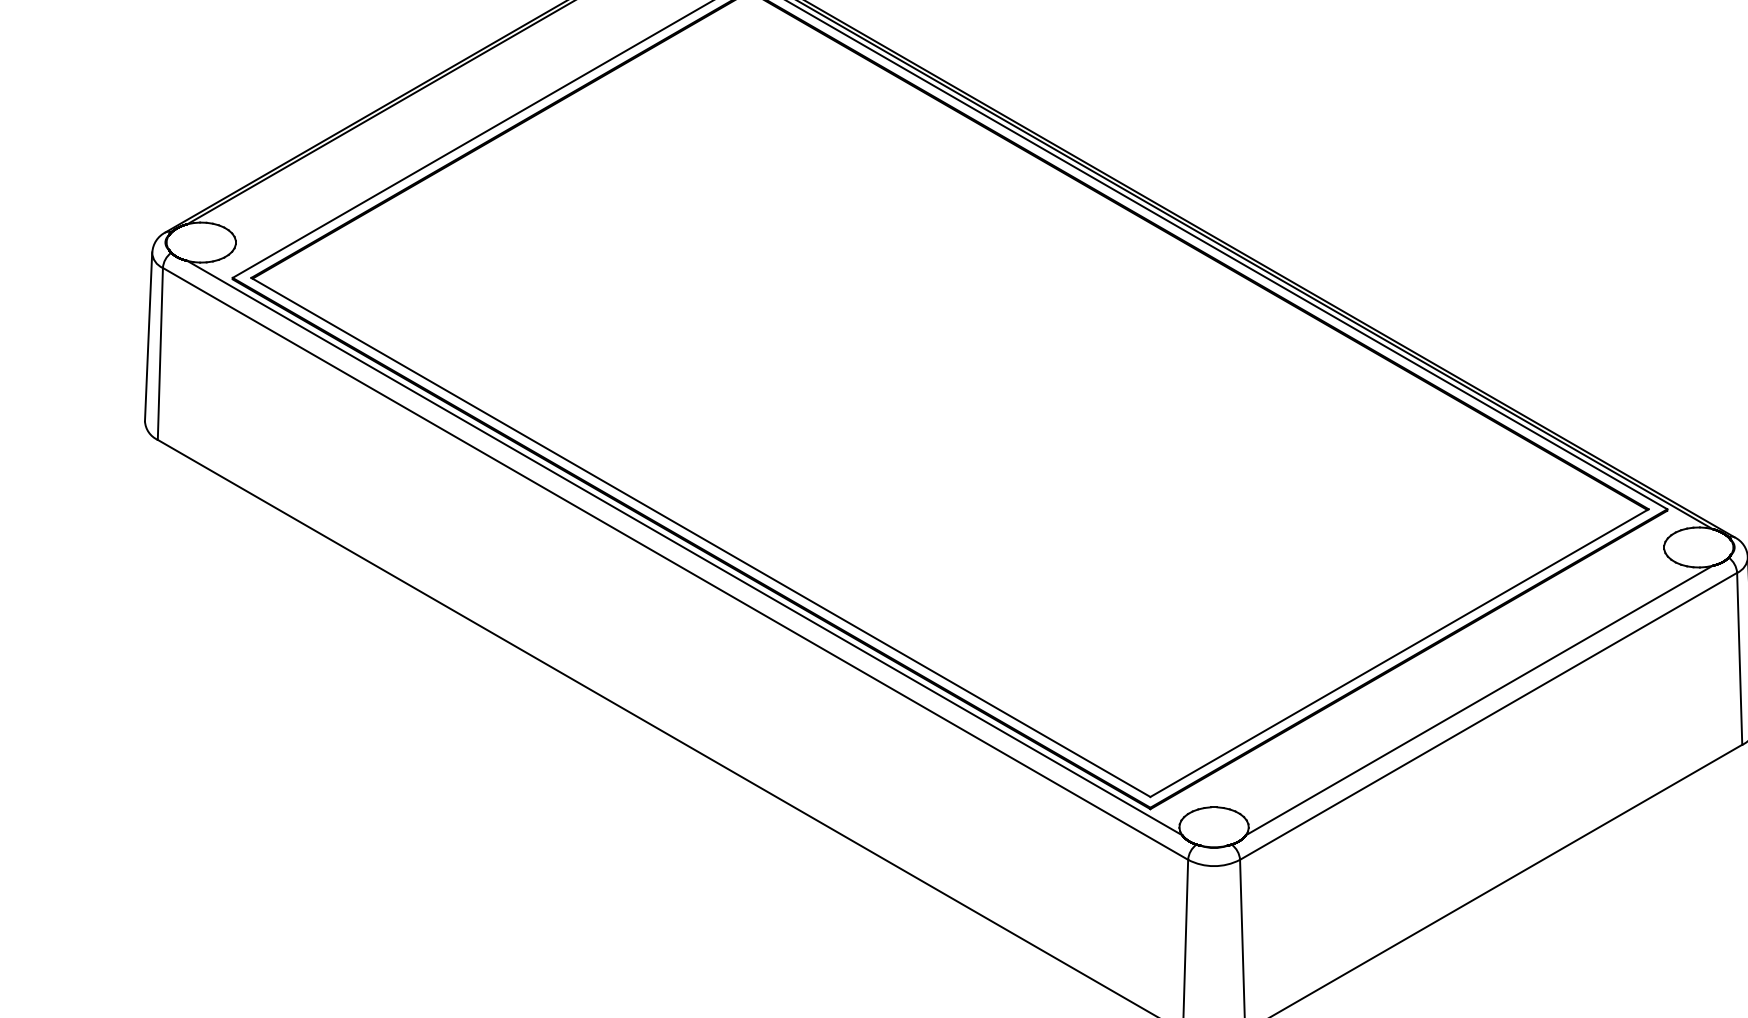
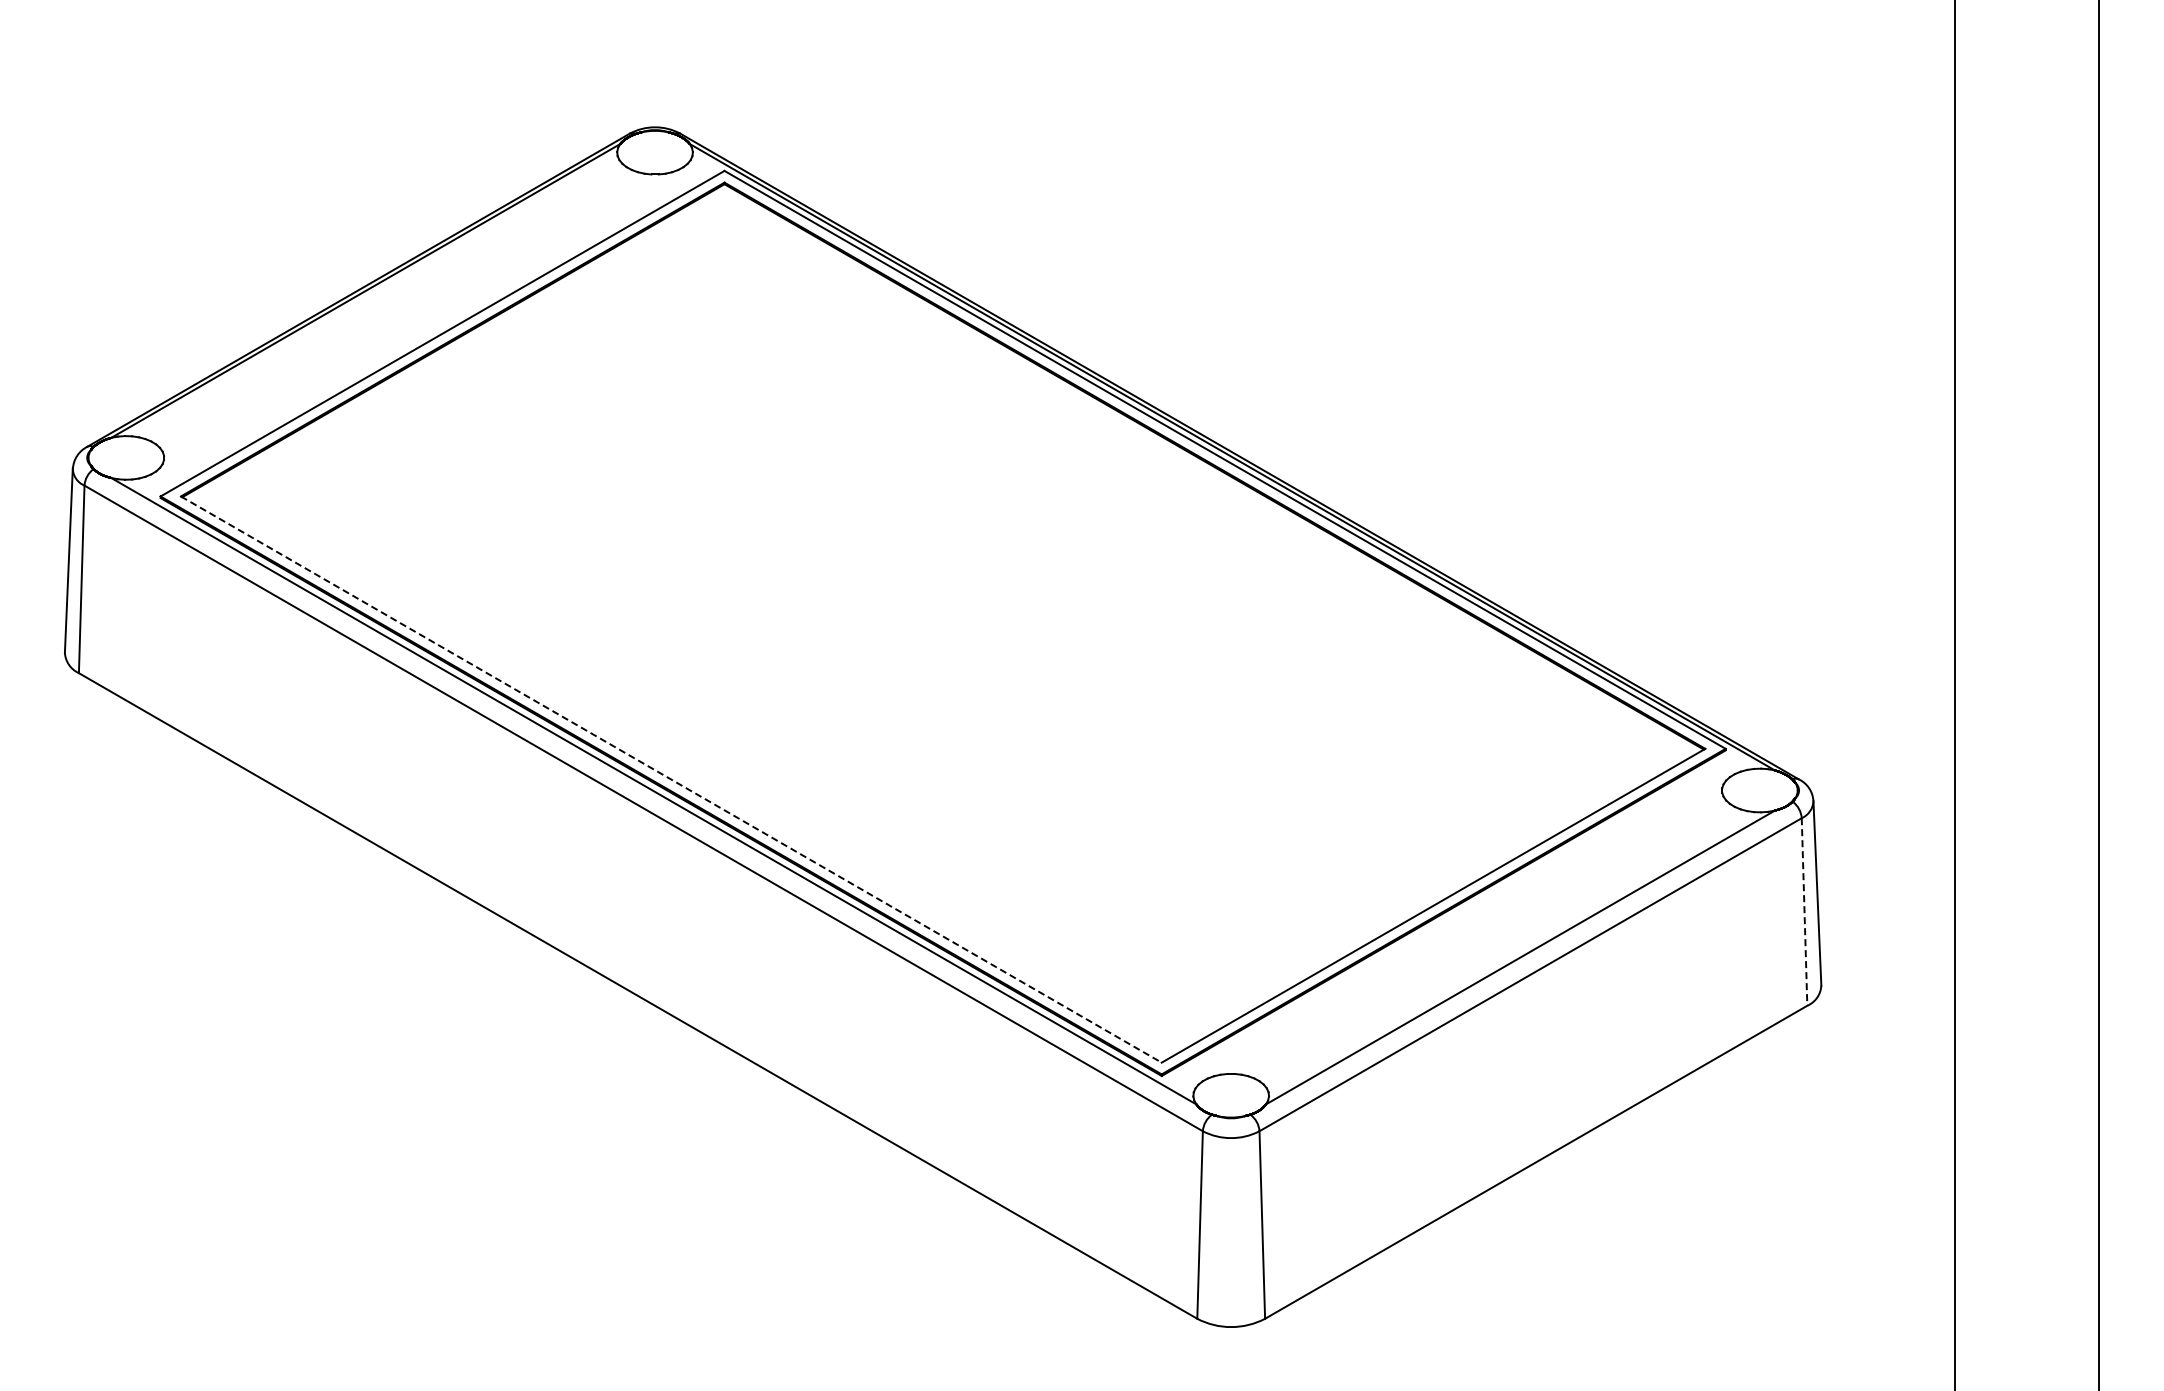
line: (701, 537) -> (671, 779), solid -> dashed
line: (1739, 658) -> (1804, 911), solid -> dashed

